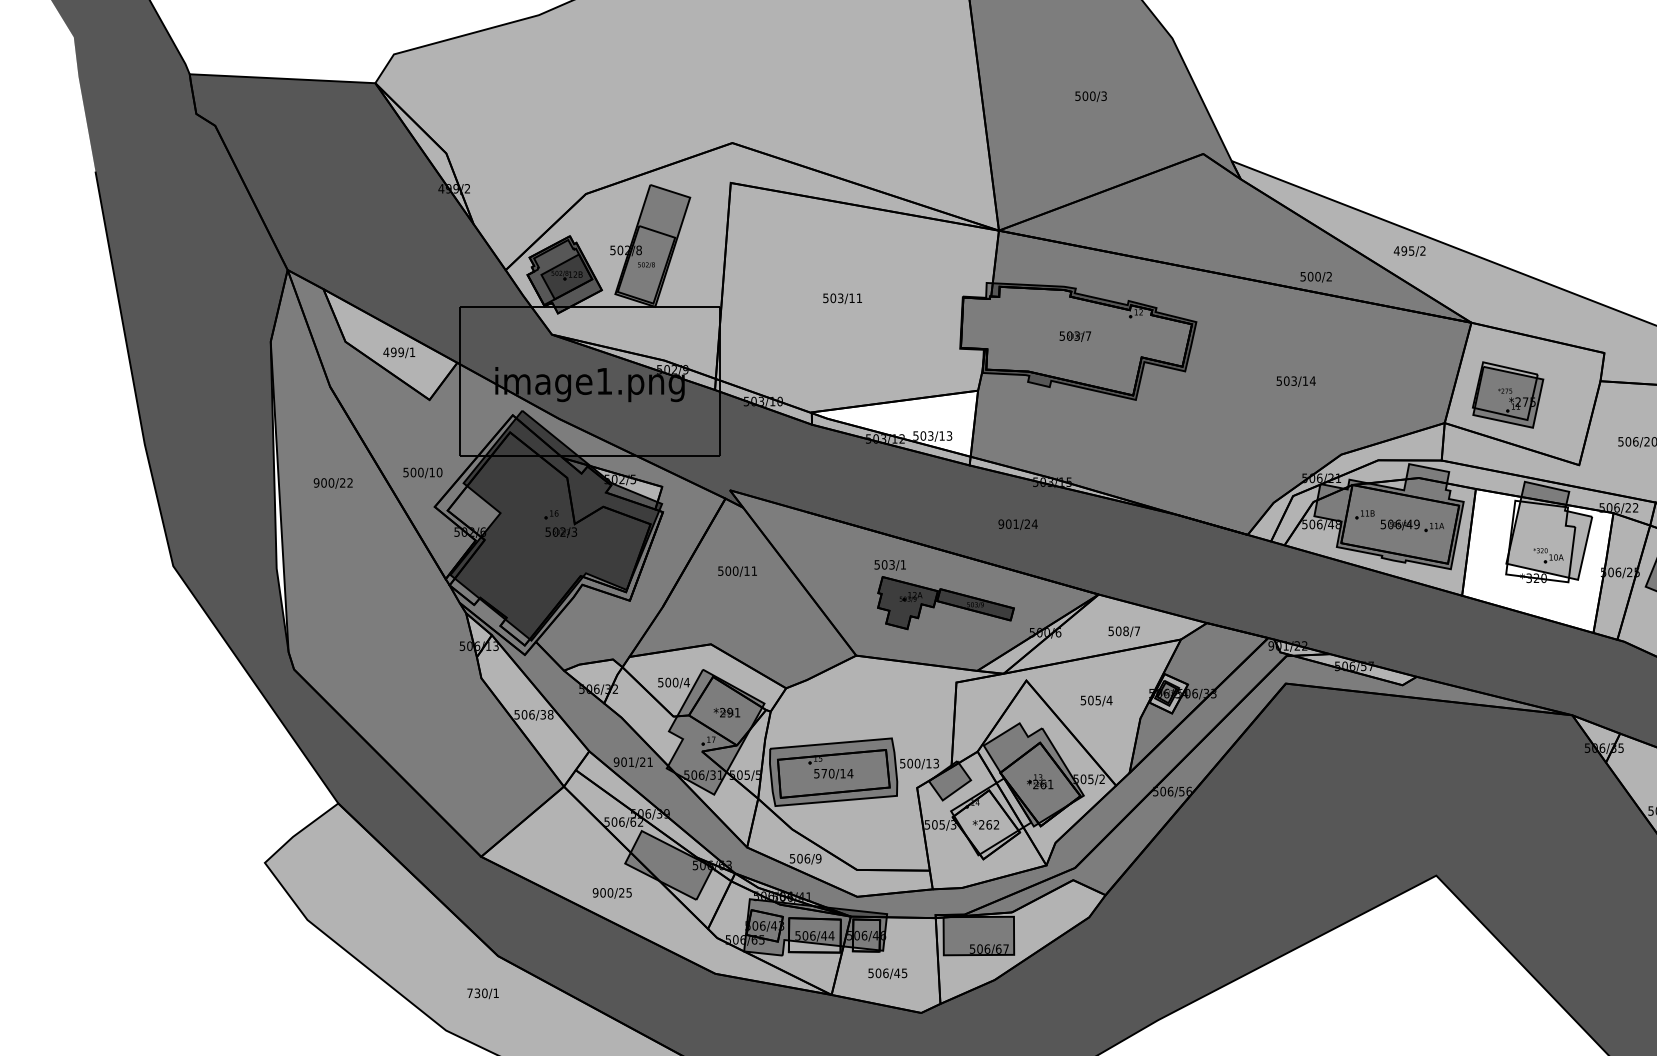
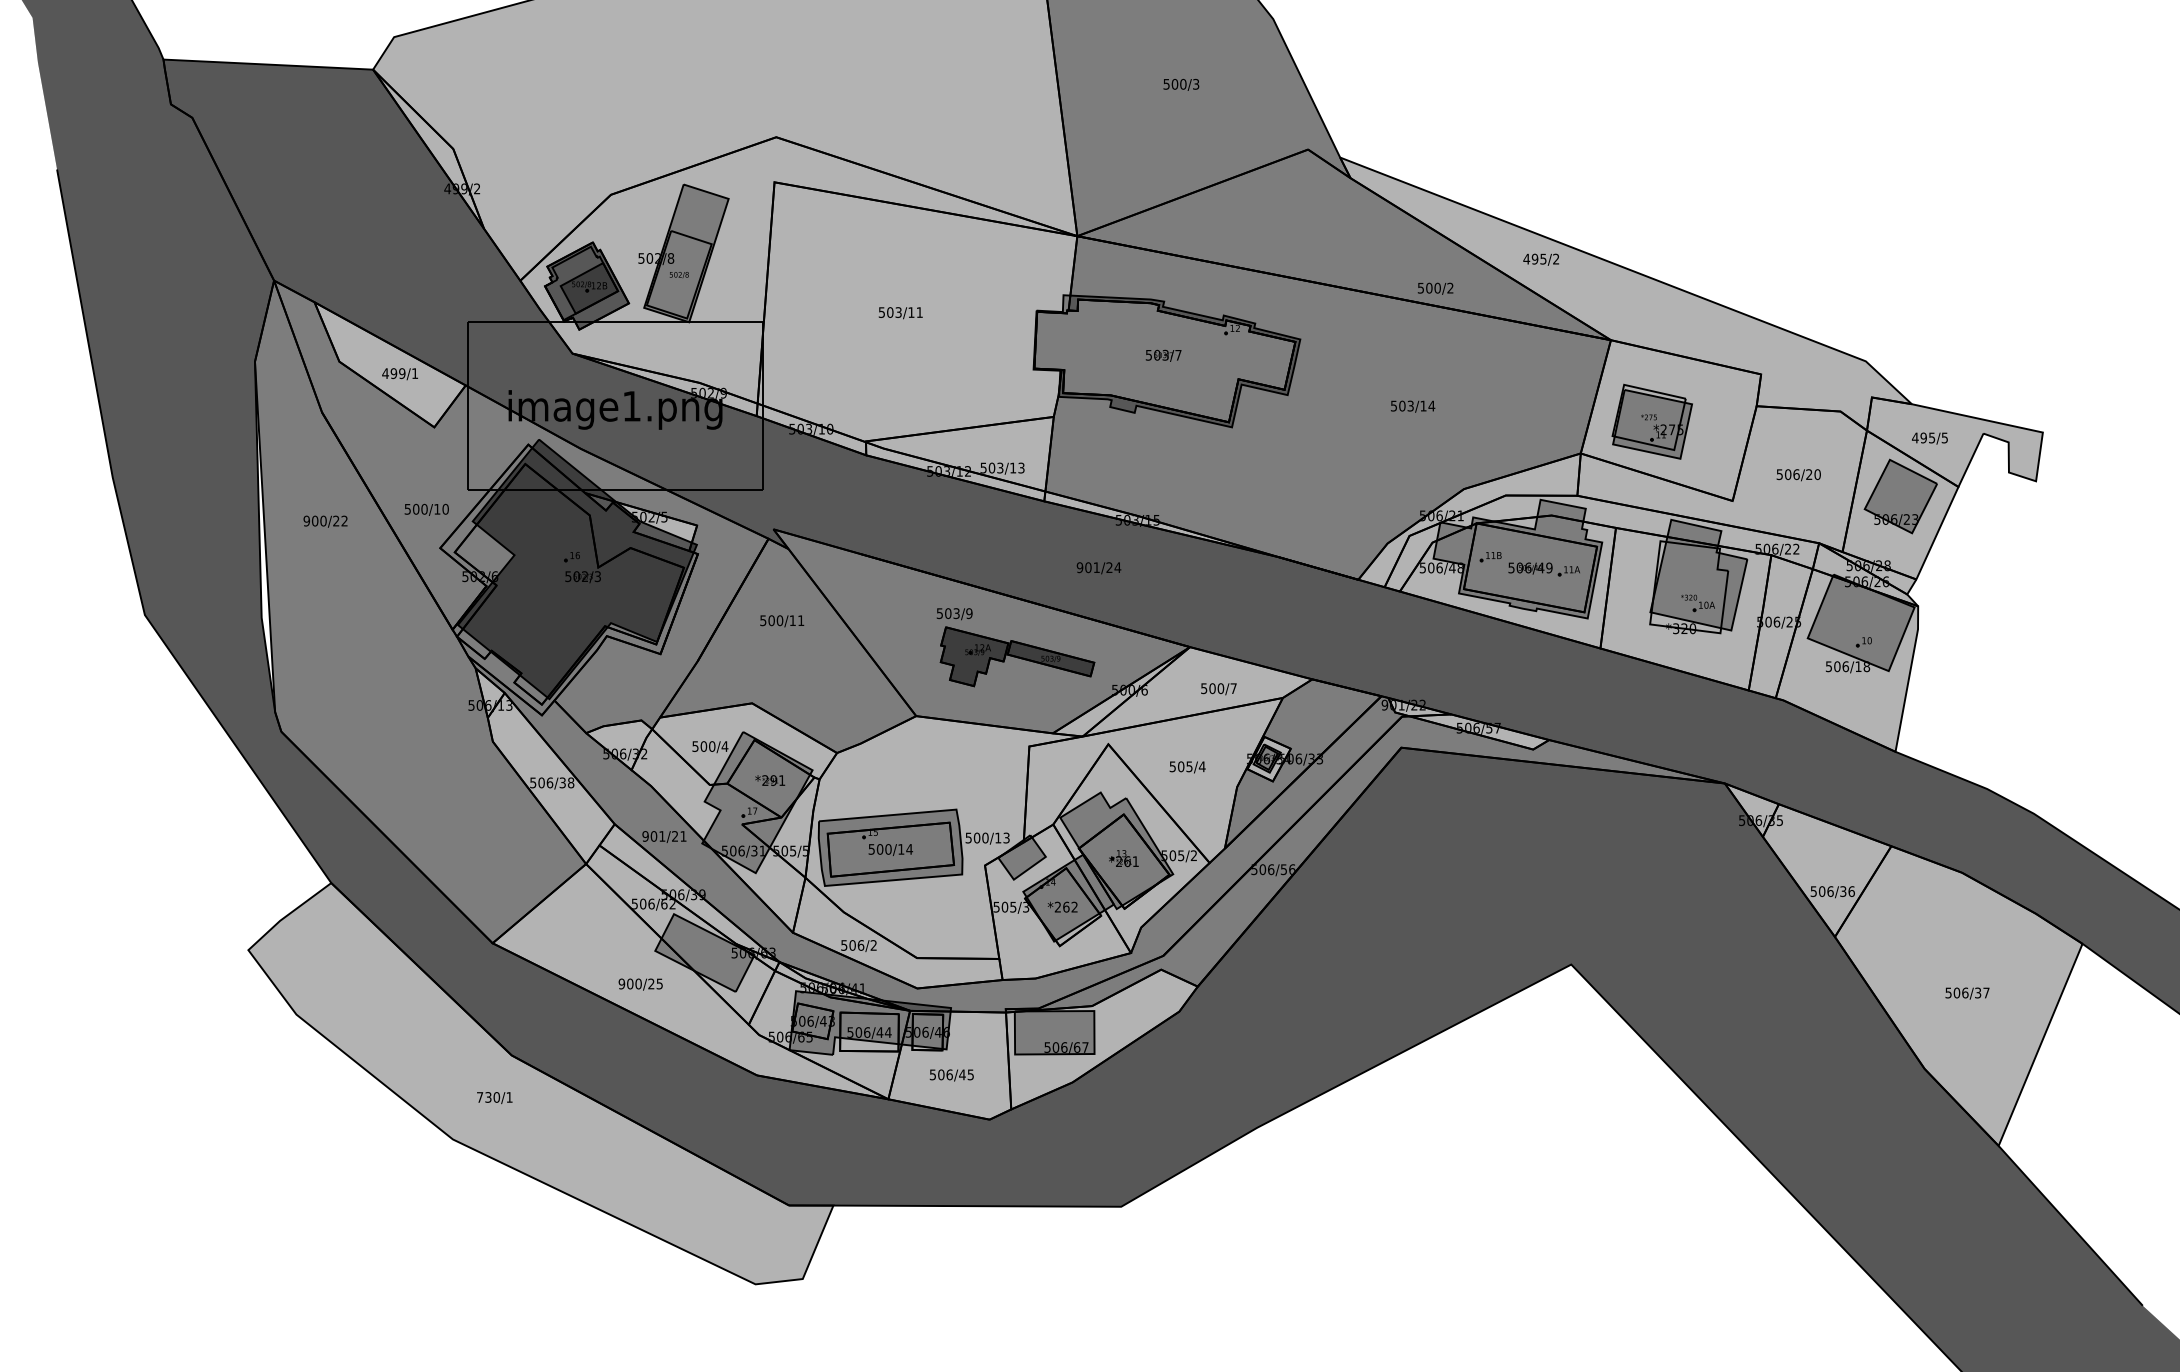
fill: (894, 423) -> (959, 453), added
fill: (1537, 560) -> (1685, 608), added
text: (903, 564) -> (969, 613), 503/1 -> 503/9
text: (1125, 631) -> (1220, 688), 508/7 -> 500/7
text: (824, 773) -> (880, 849), 570/14 -> 500/14
fill: (991, 816) -> (1068, 897), added
text: (818, 858) -> (873, 945), 506/9 -> 506/2

